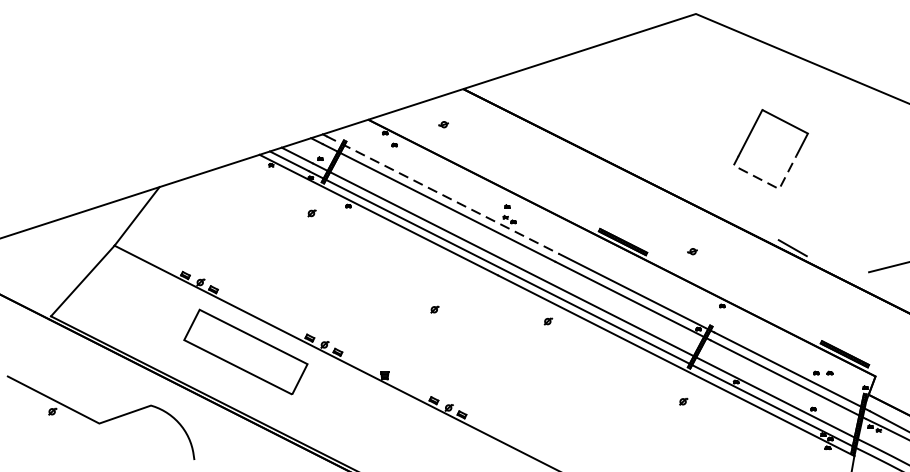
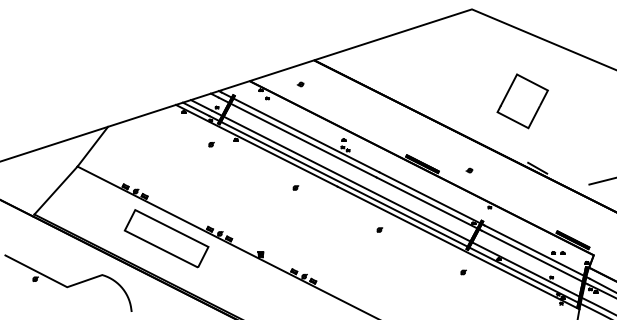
line: (768, 183) -> (521, 124), dashed -> solid
line: (443, 195) -> (300, 132), dashed -> solid
part: (434, 308) -> (295, 187), moved
part: (547, 320) -> (379, 229), moved

